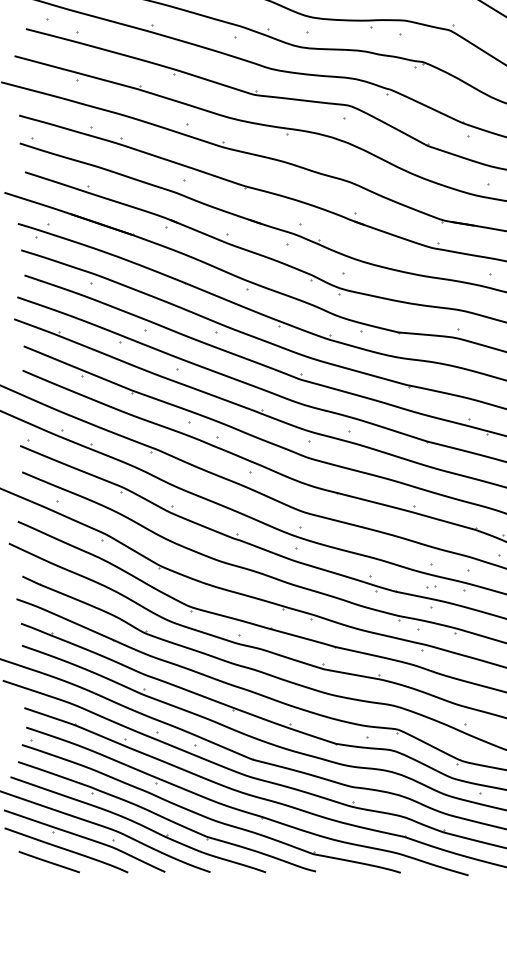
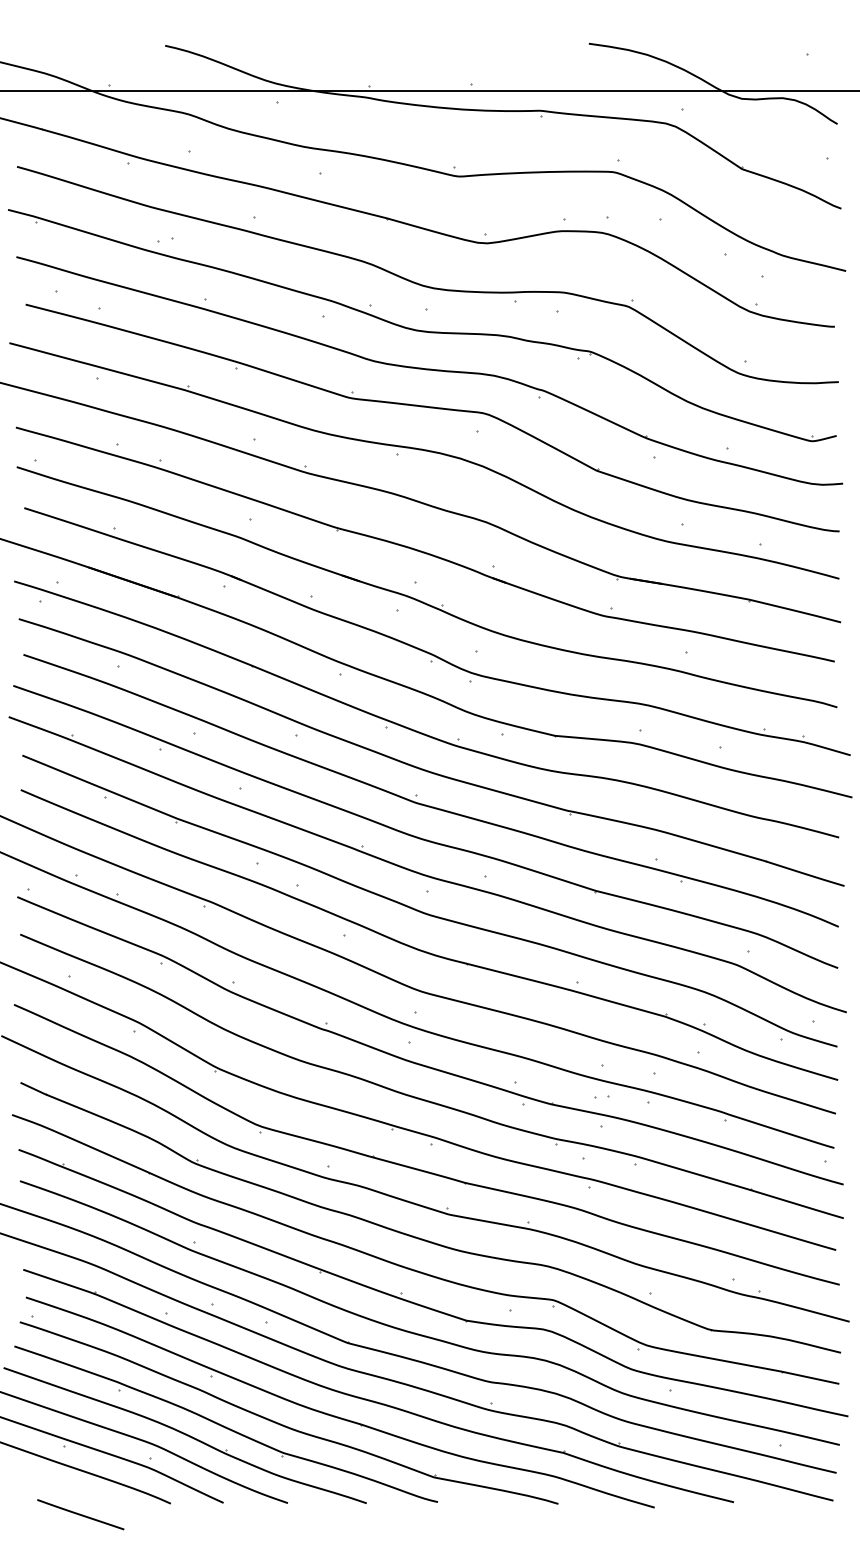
line: (49, 861) -> (80, 1514), moved

